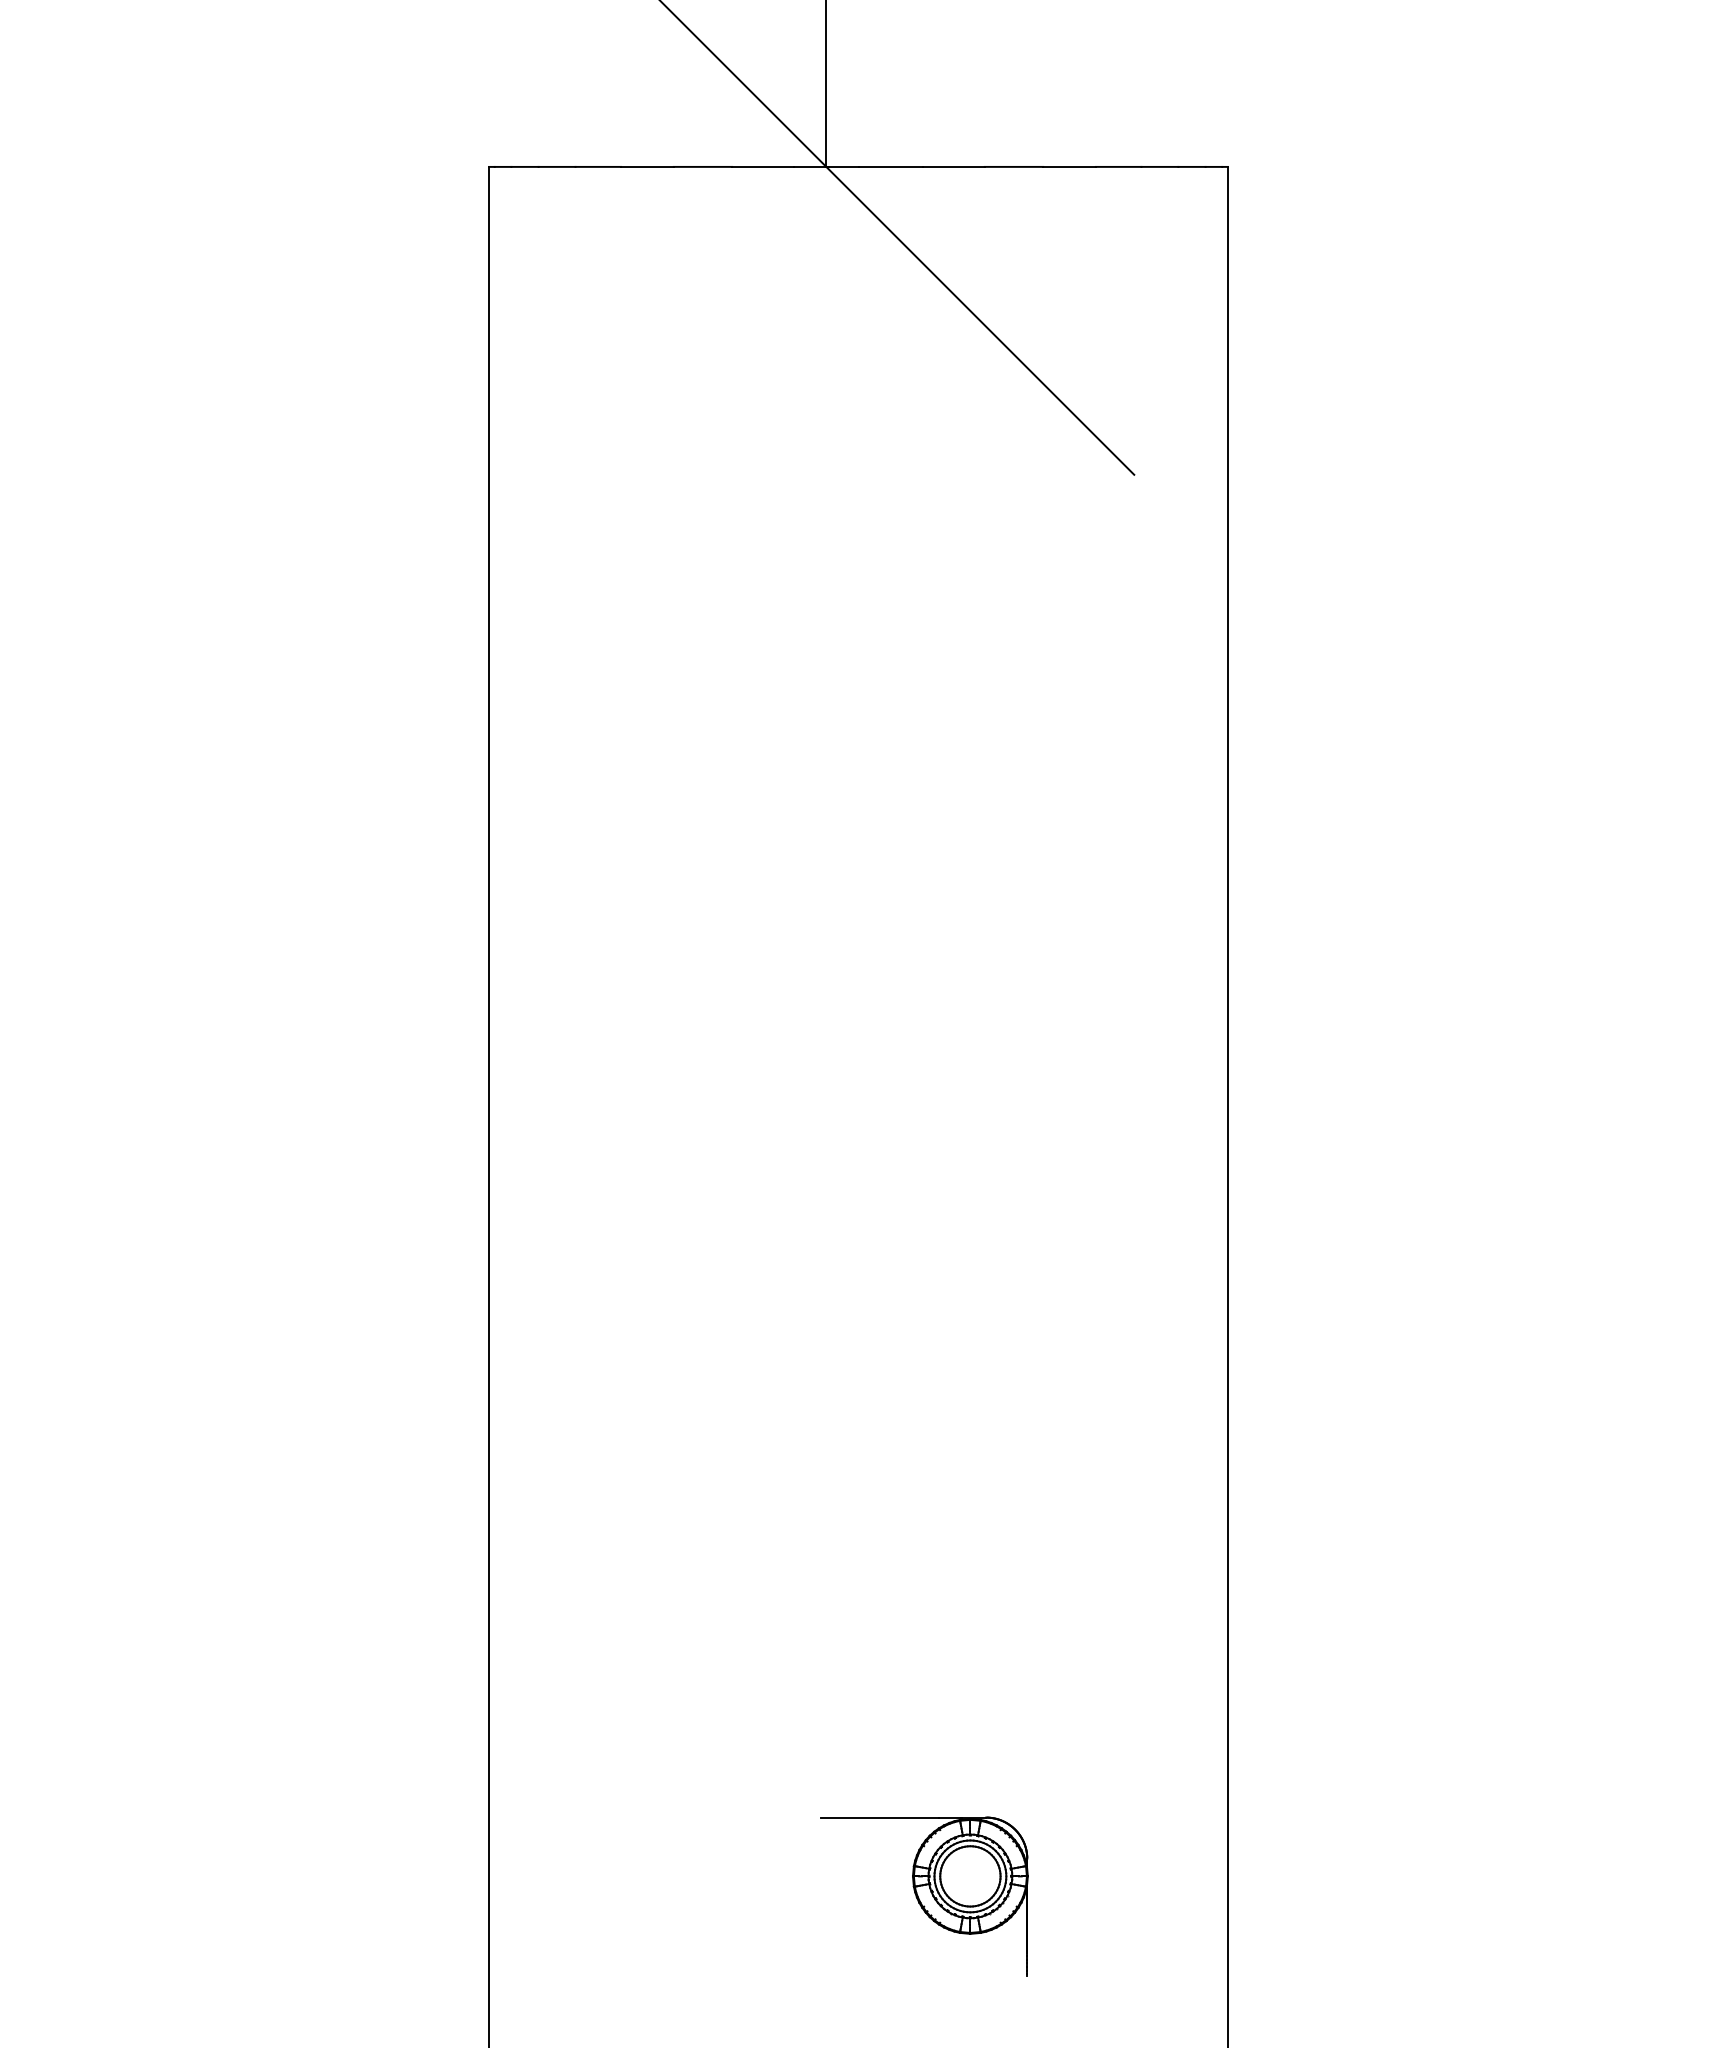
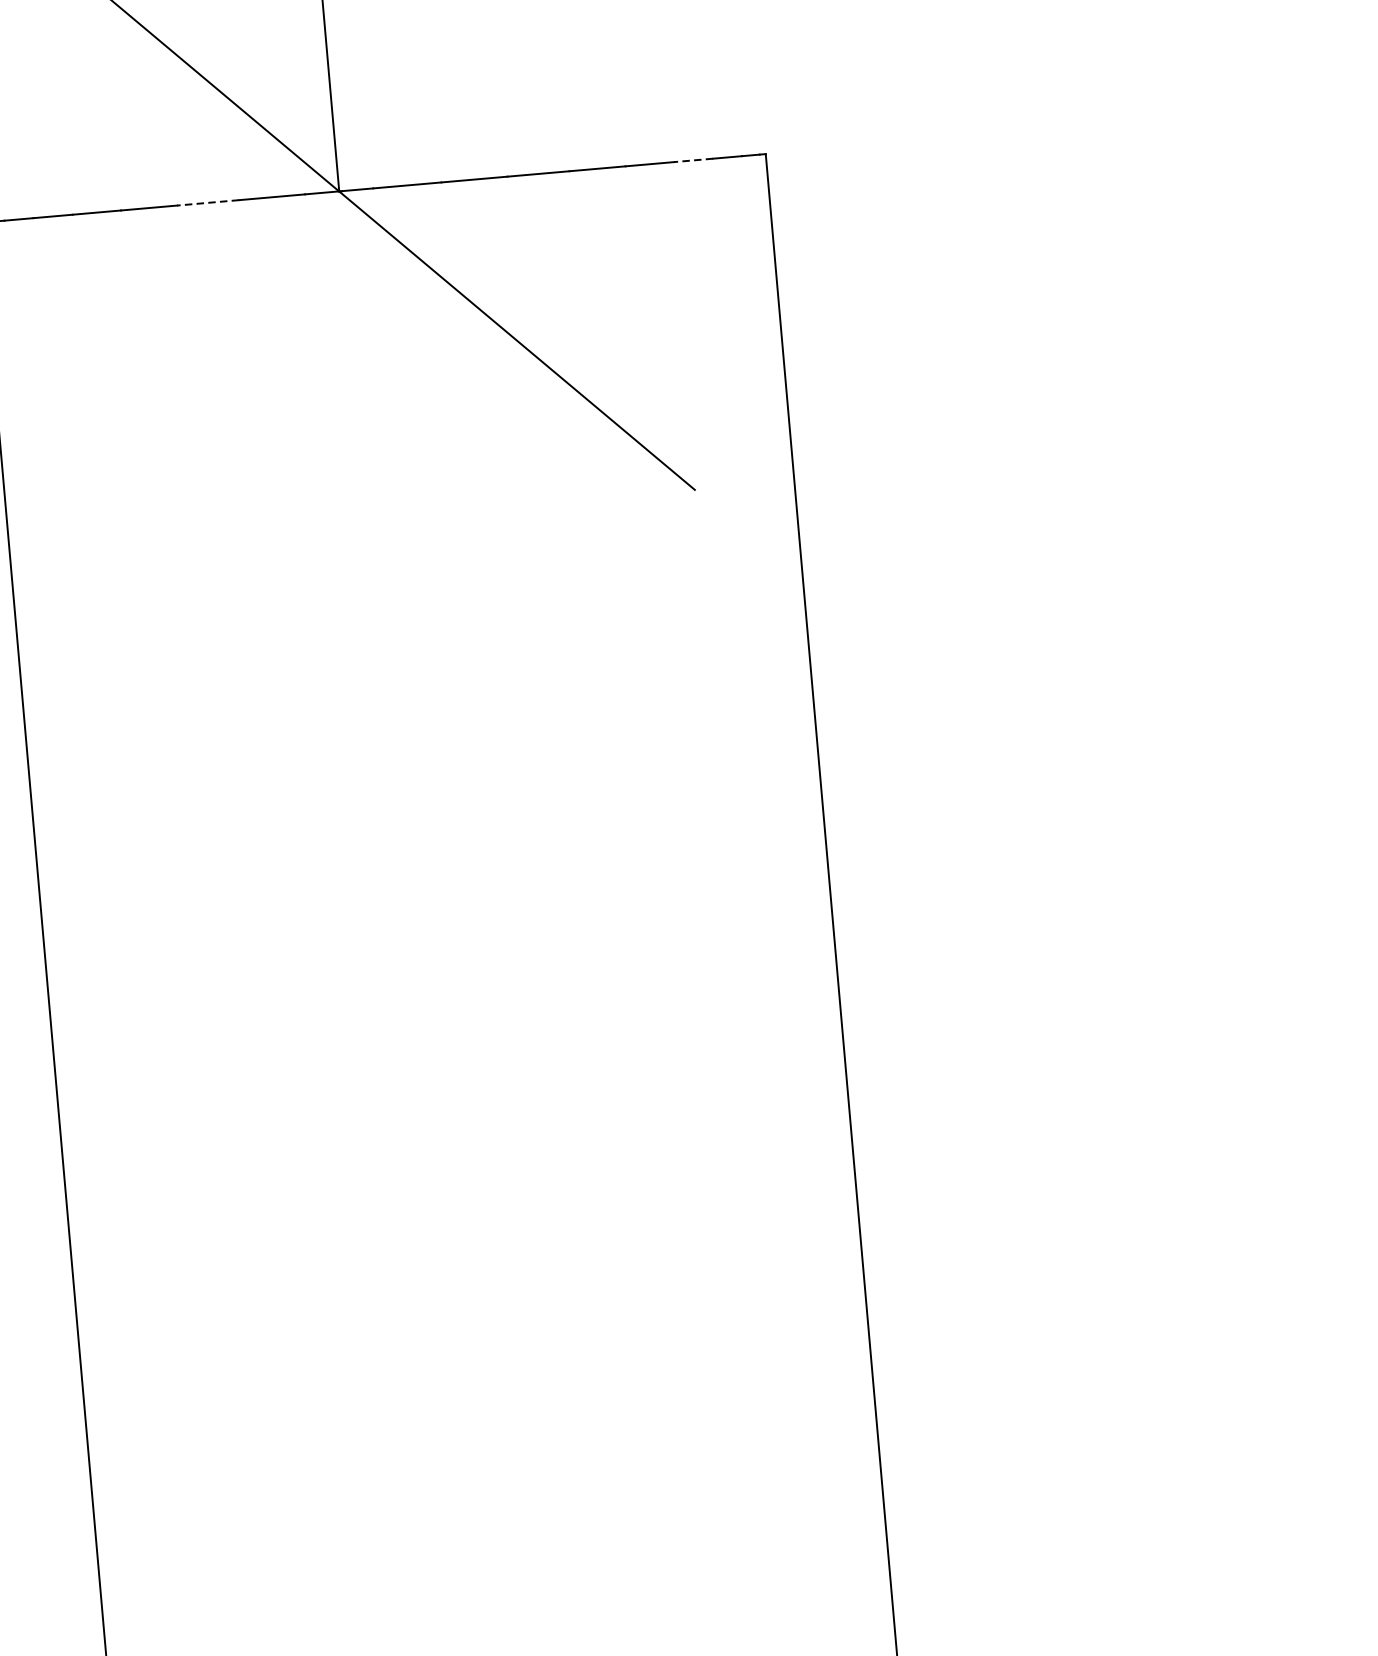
line: (702, 166) -> (207, 202), solid -> dashed
line: (1159, 166) -> (693, 160), solid -> dashed

